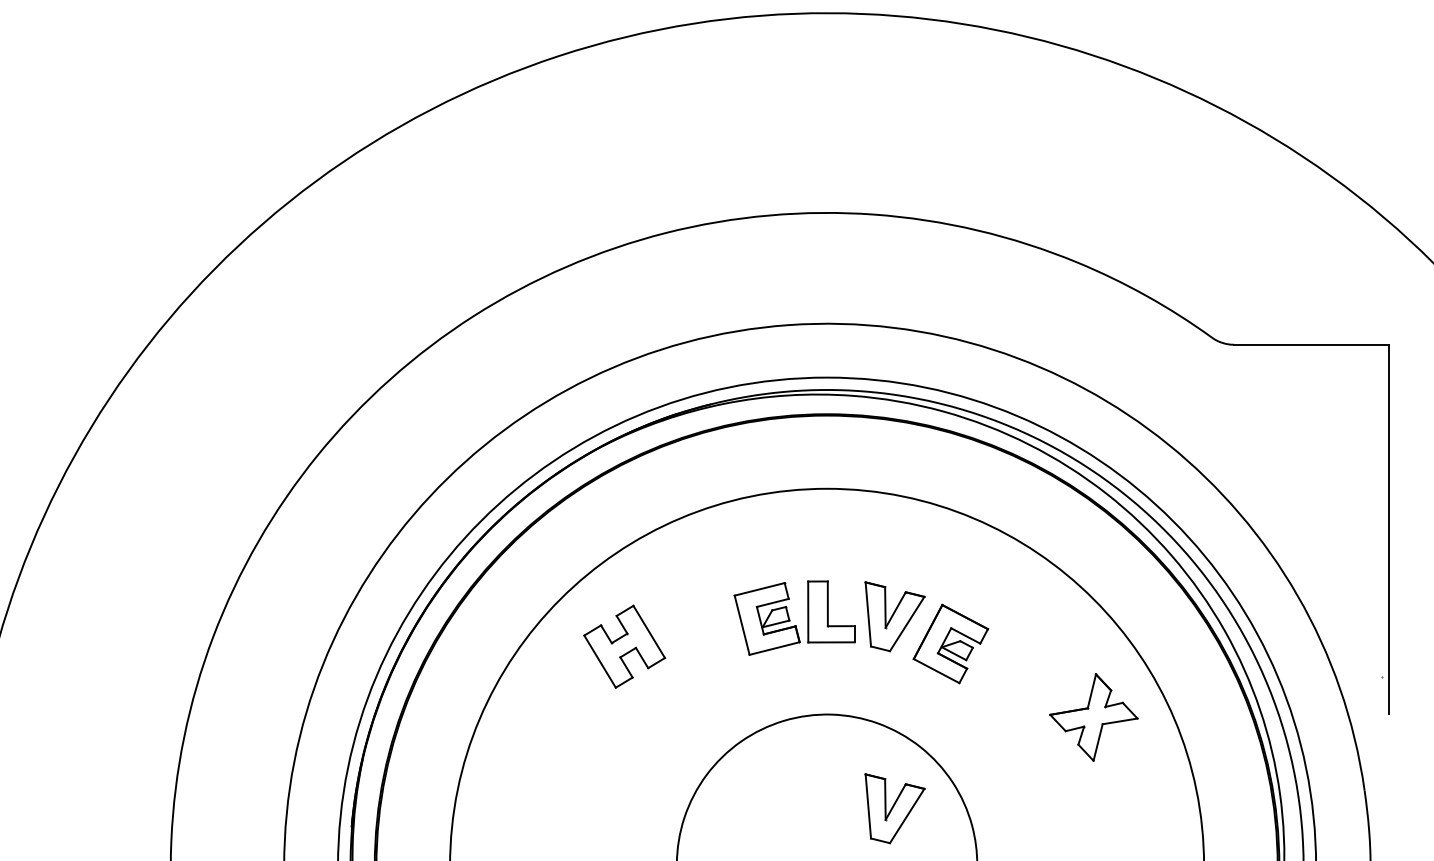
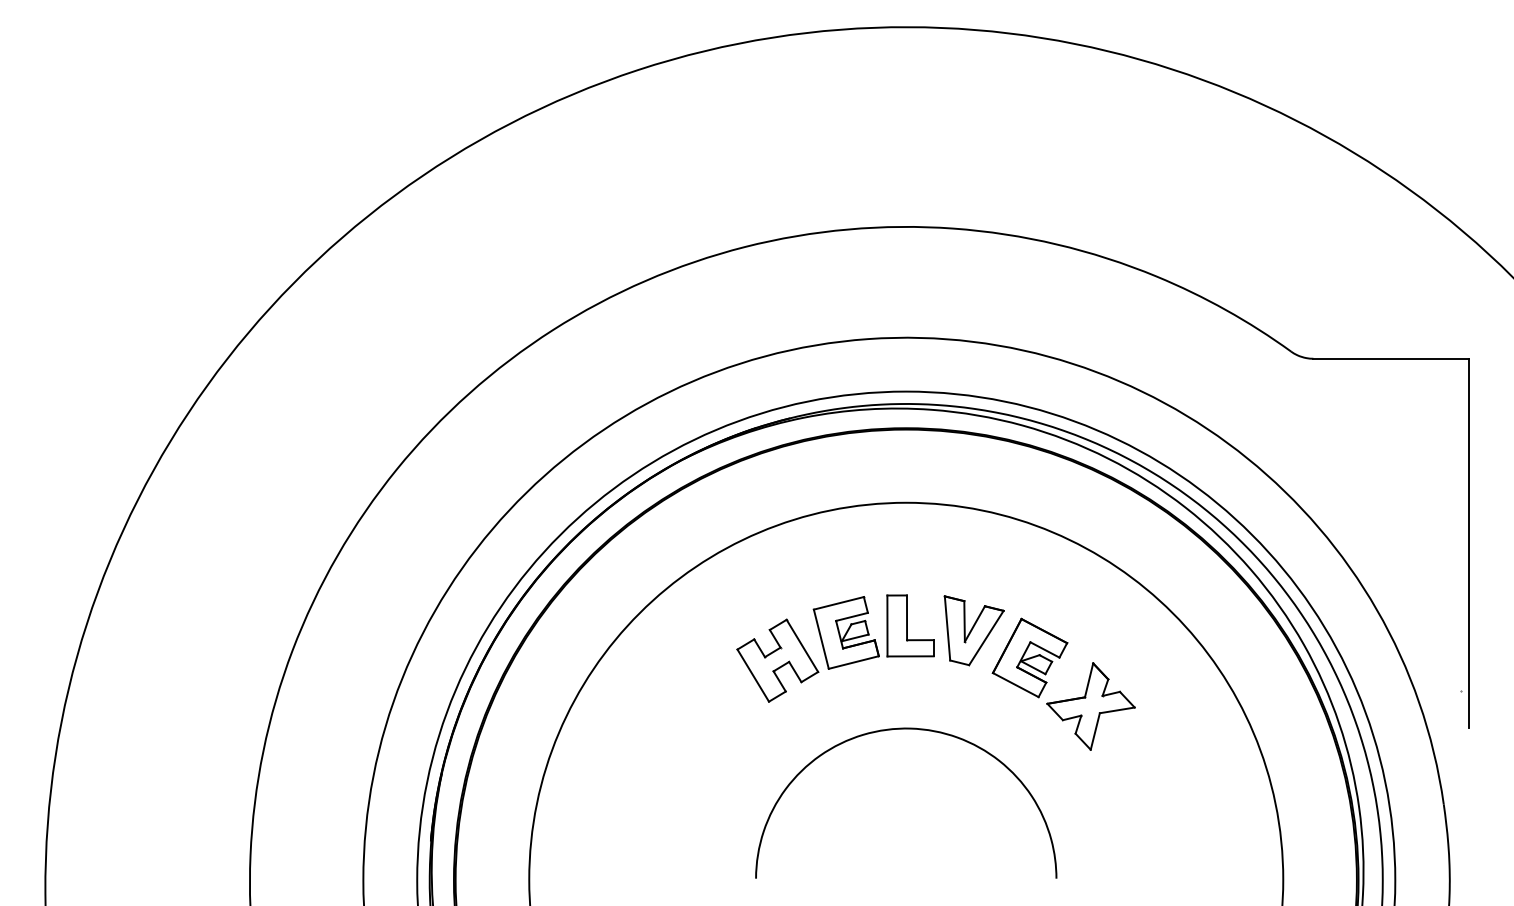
part: (624, 646) -> (777, 660), moved
part: (1093, 717) -> (1090, 706), moved
part: (894, 808) -> (973, 822), removed

